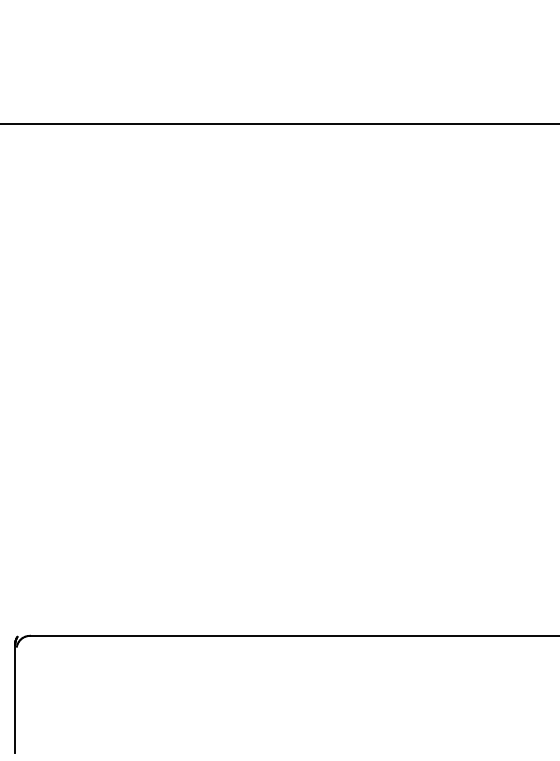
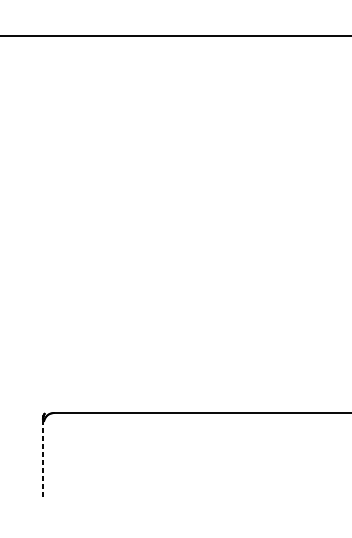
line: (15, 699) -> (43, 459), solid -> dashed

